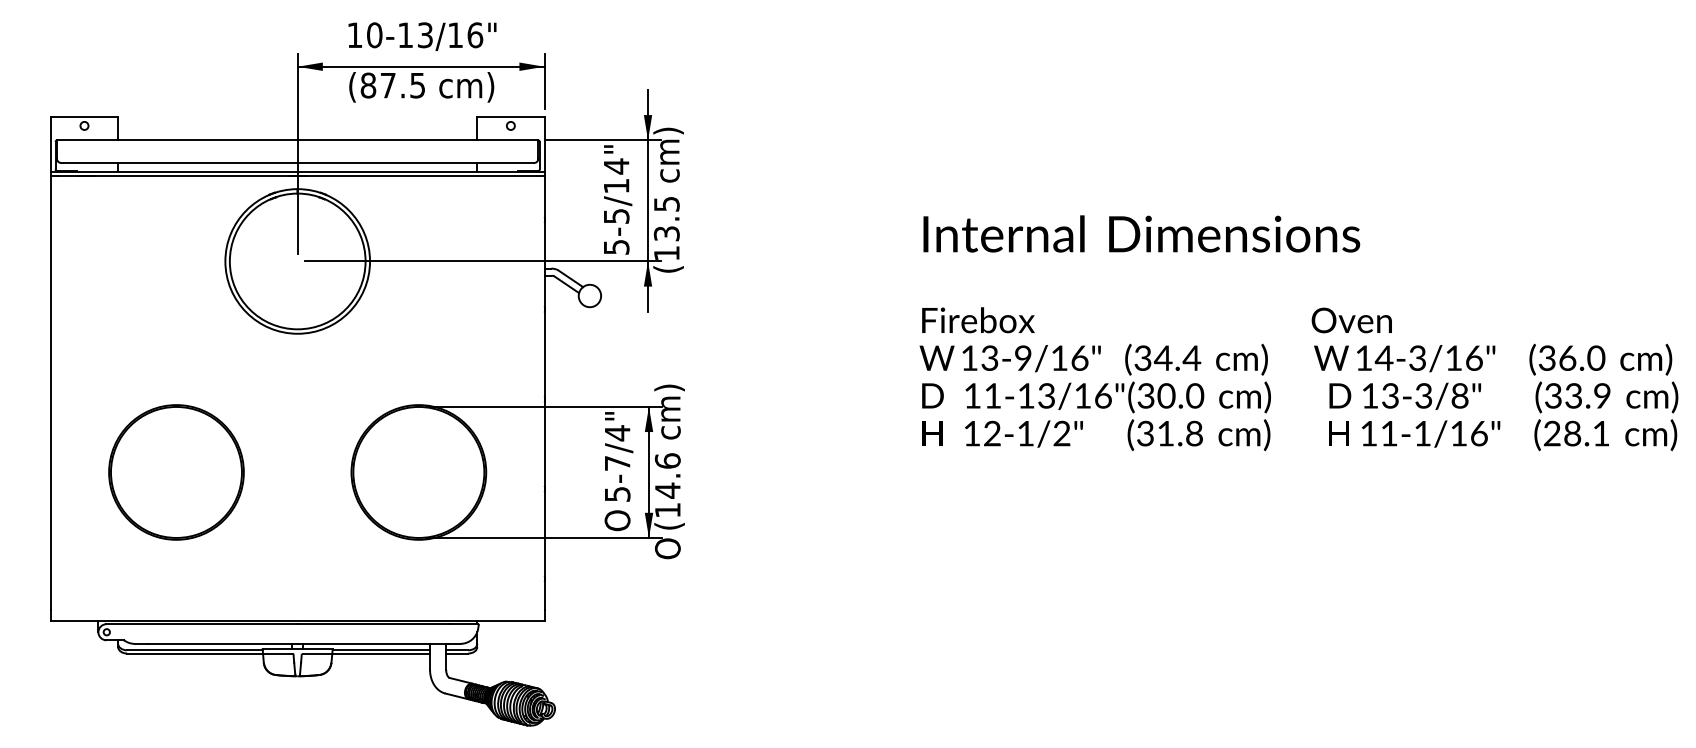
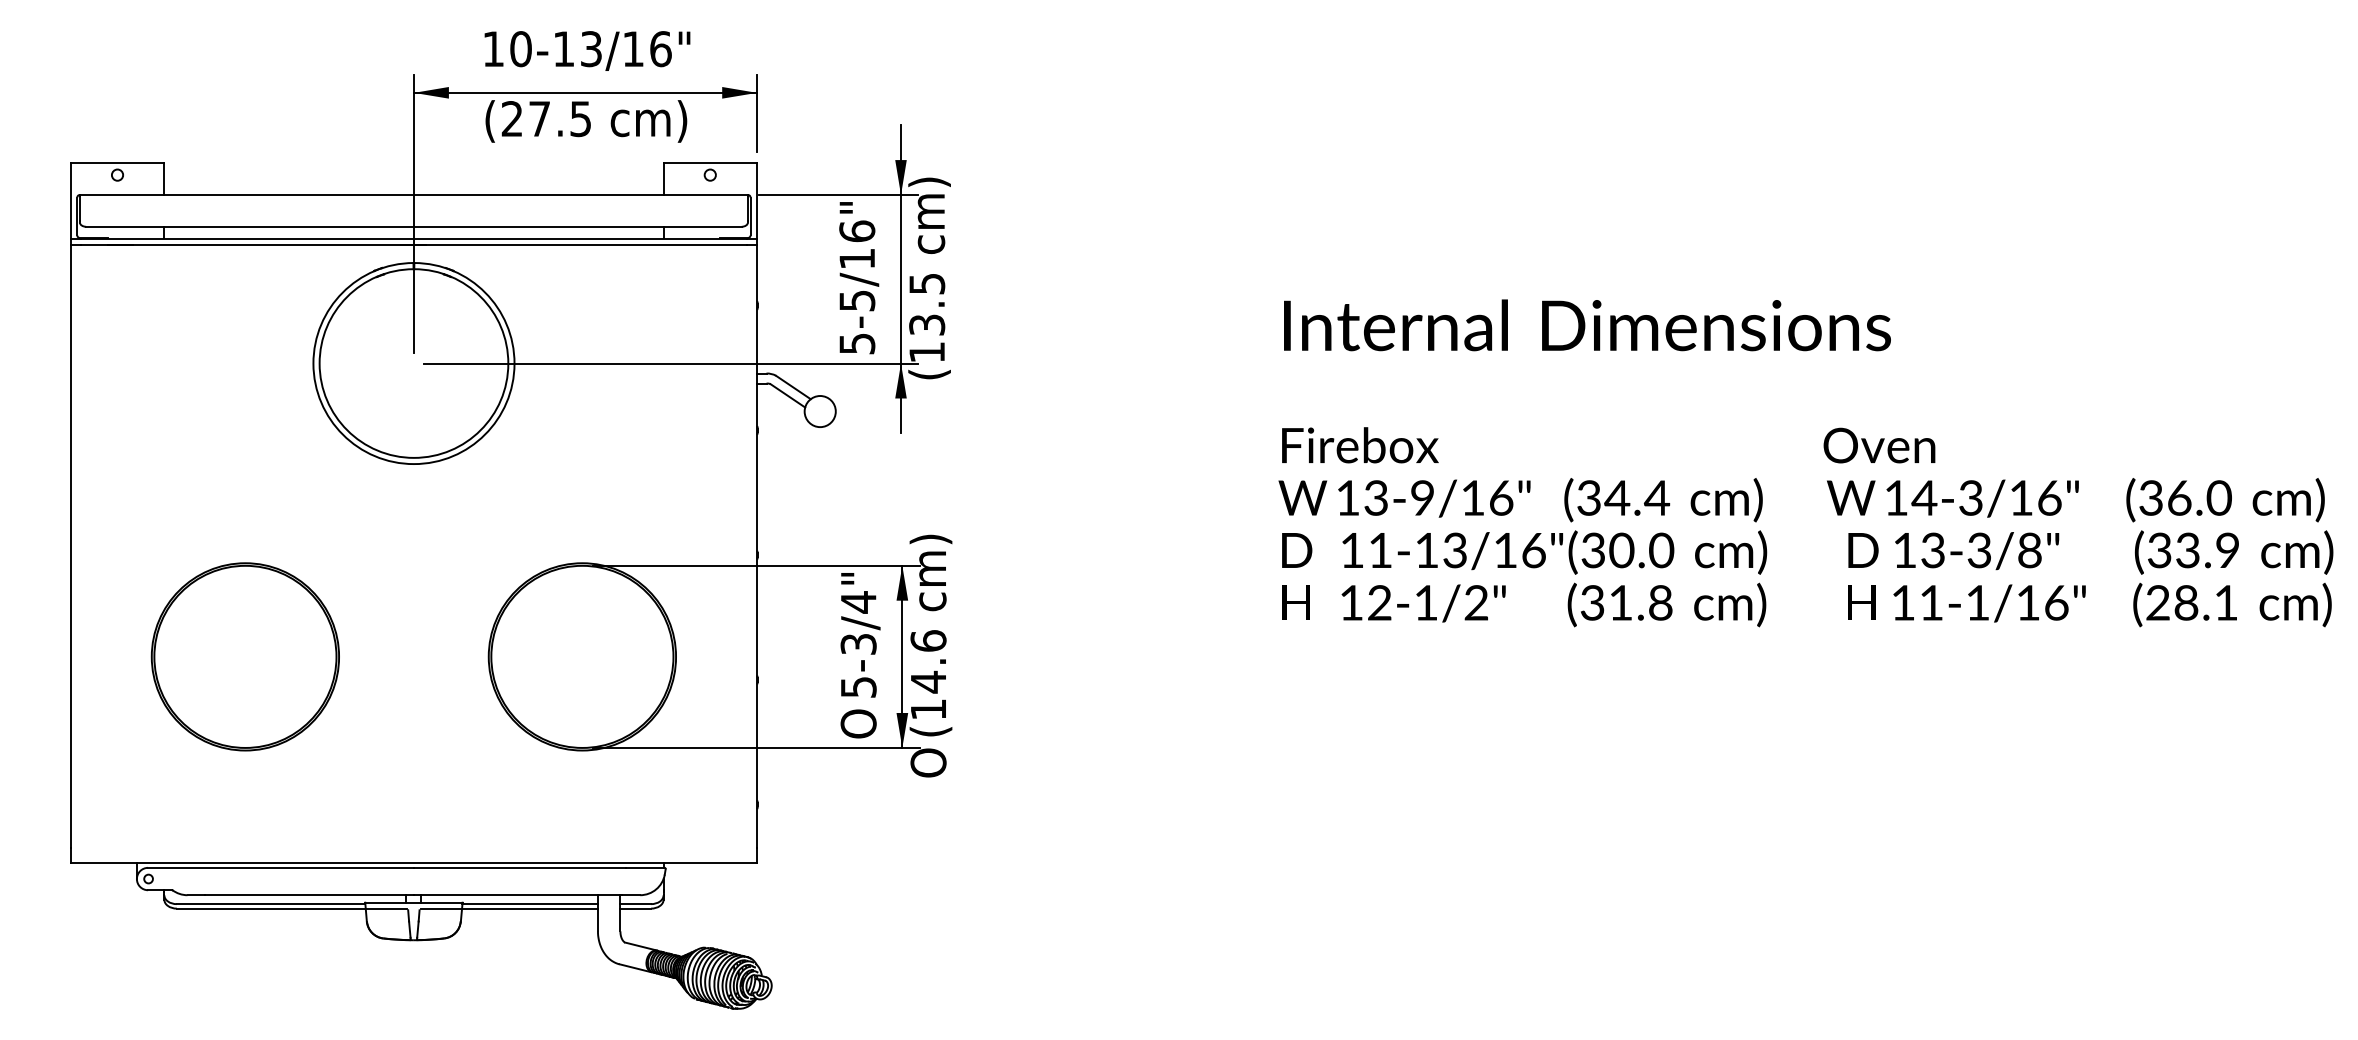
text: (368, 85) -> (512, 119), (87.5 -> (27.5
text: (616, 166) -> (857, 231), 5-5/14" -> 5-5/16"
text: (617, 463) -> (858, 644), 5-7/4" -> 5-3/4"

